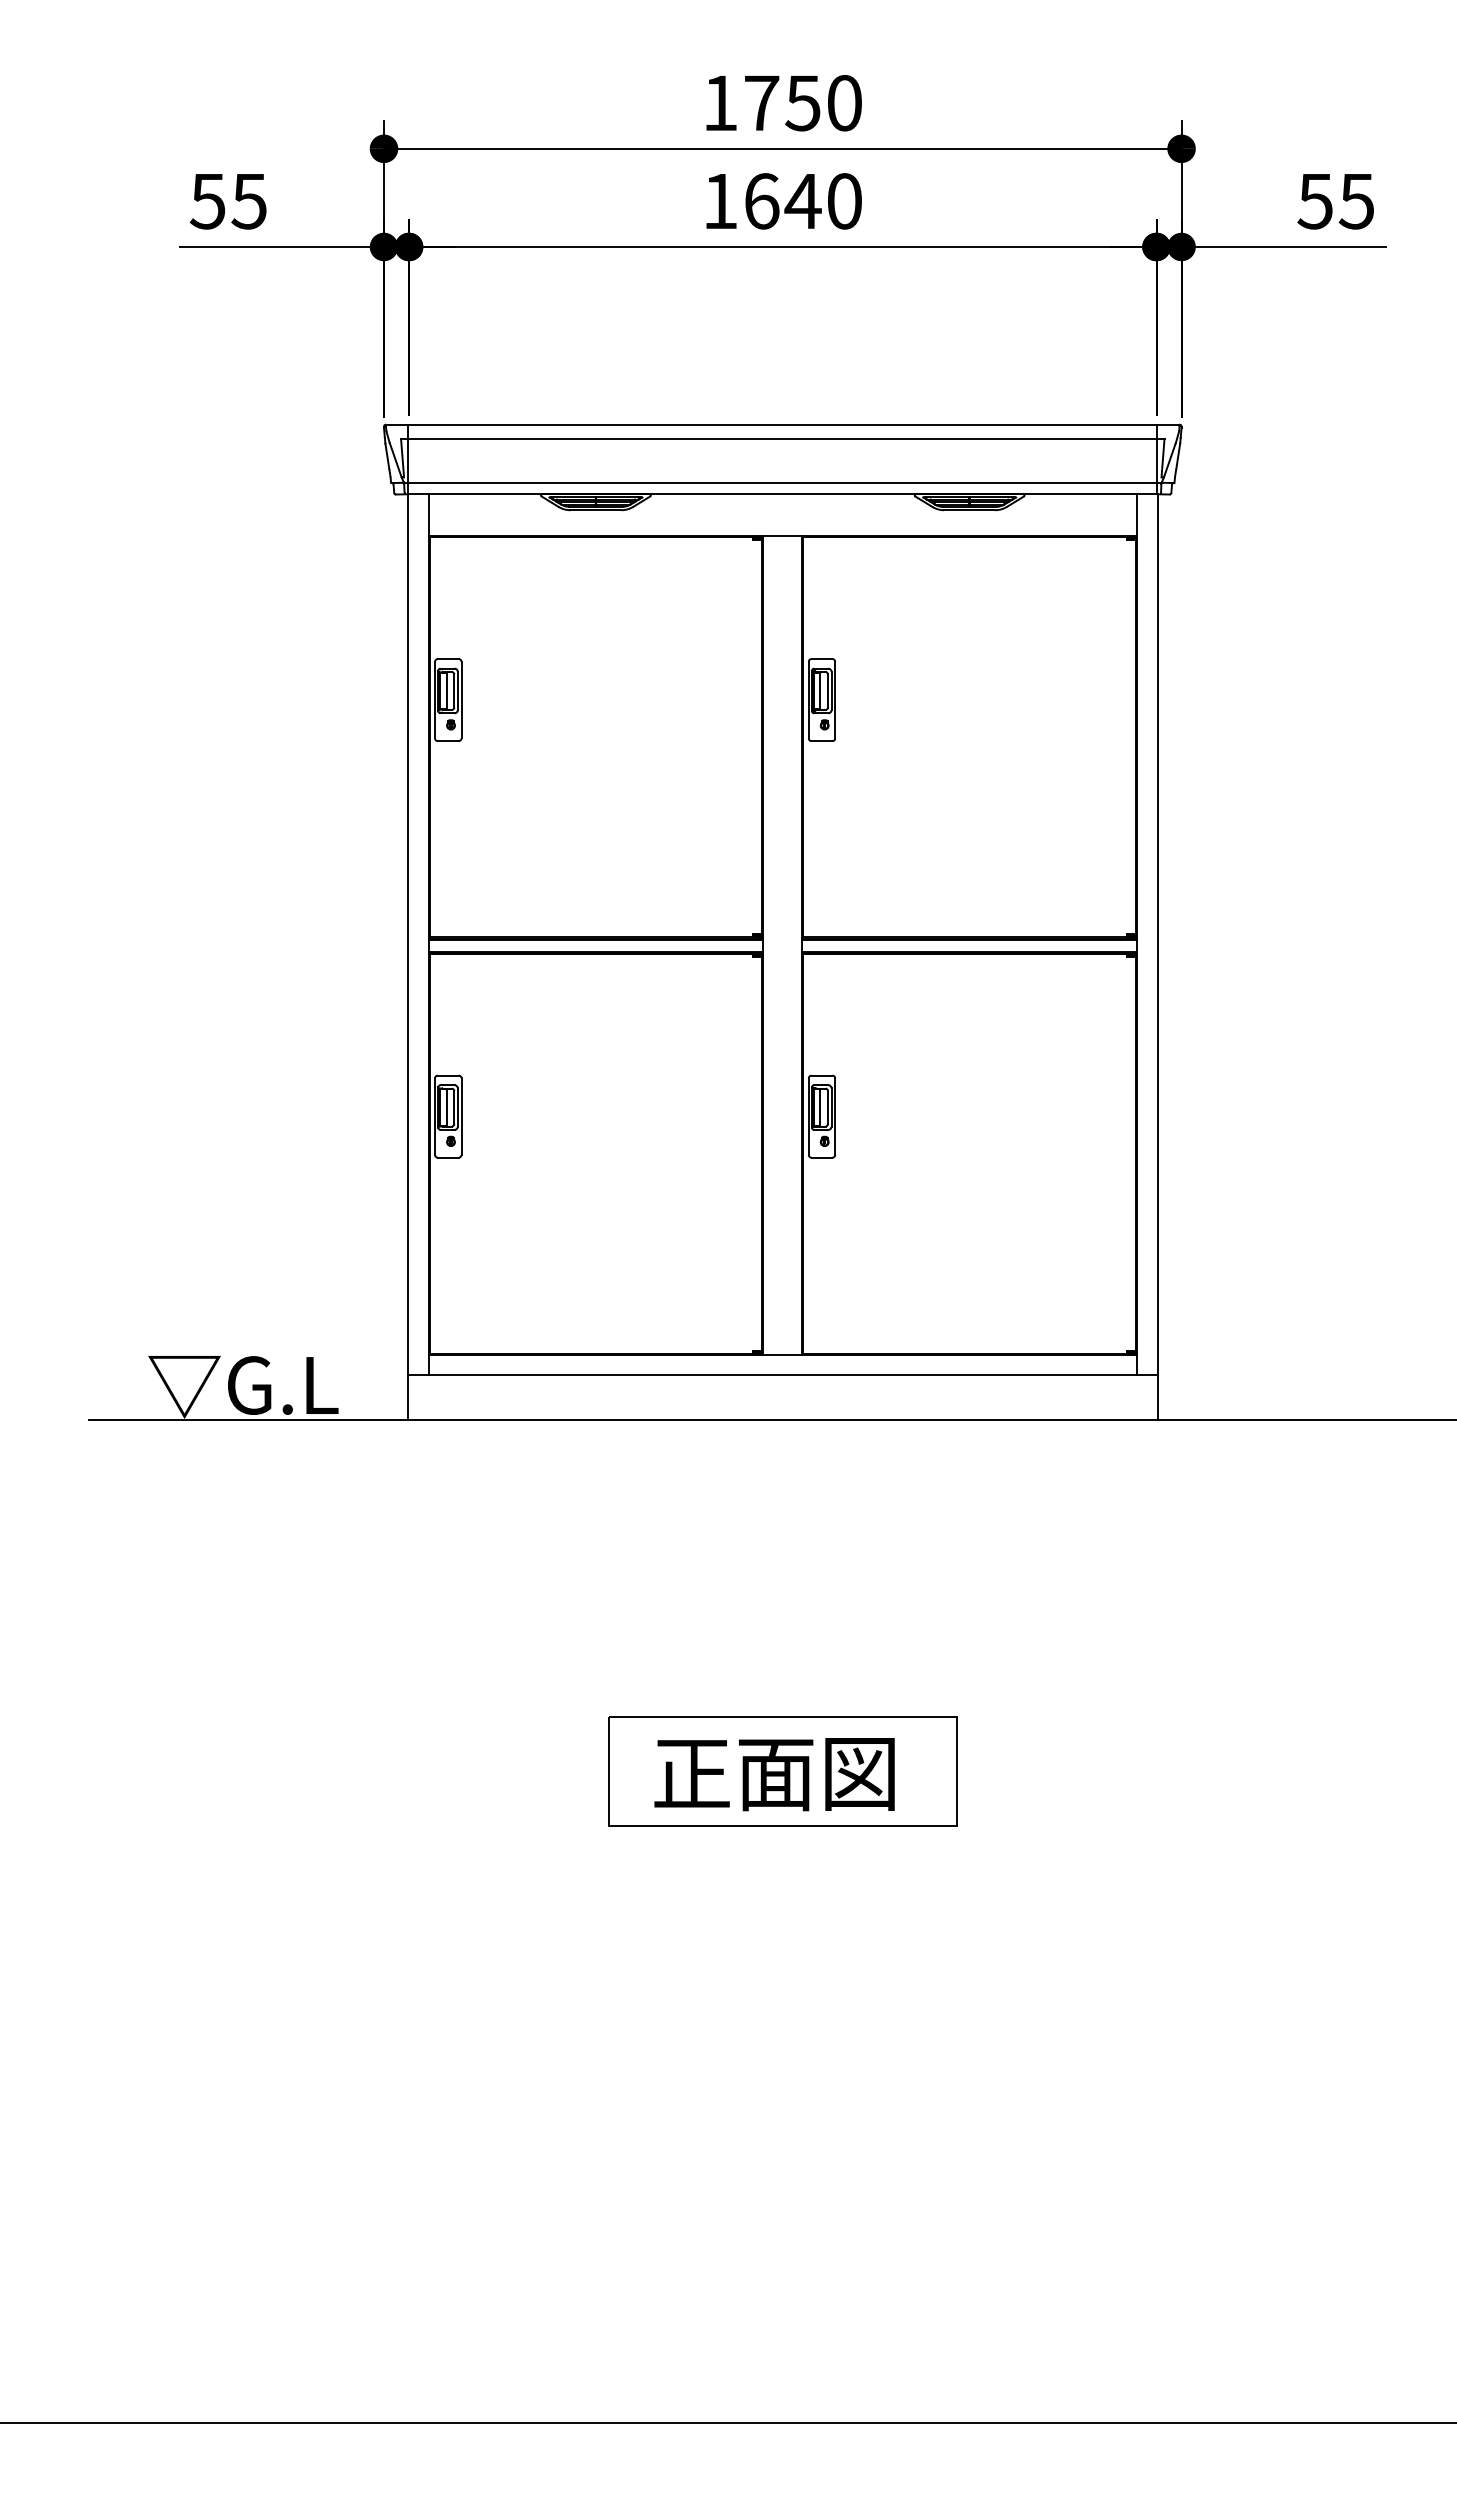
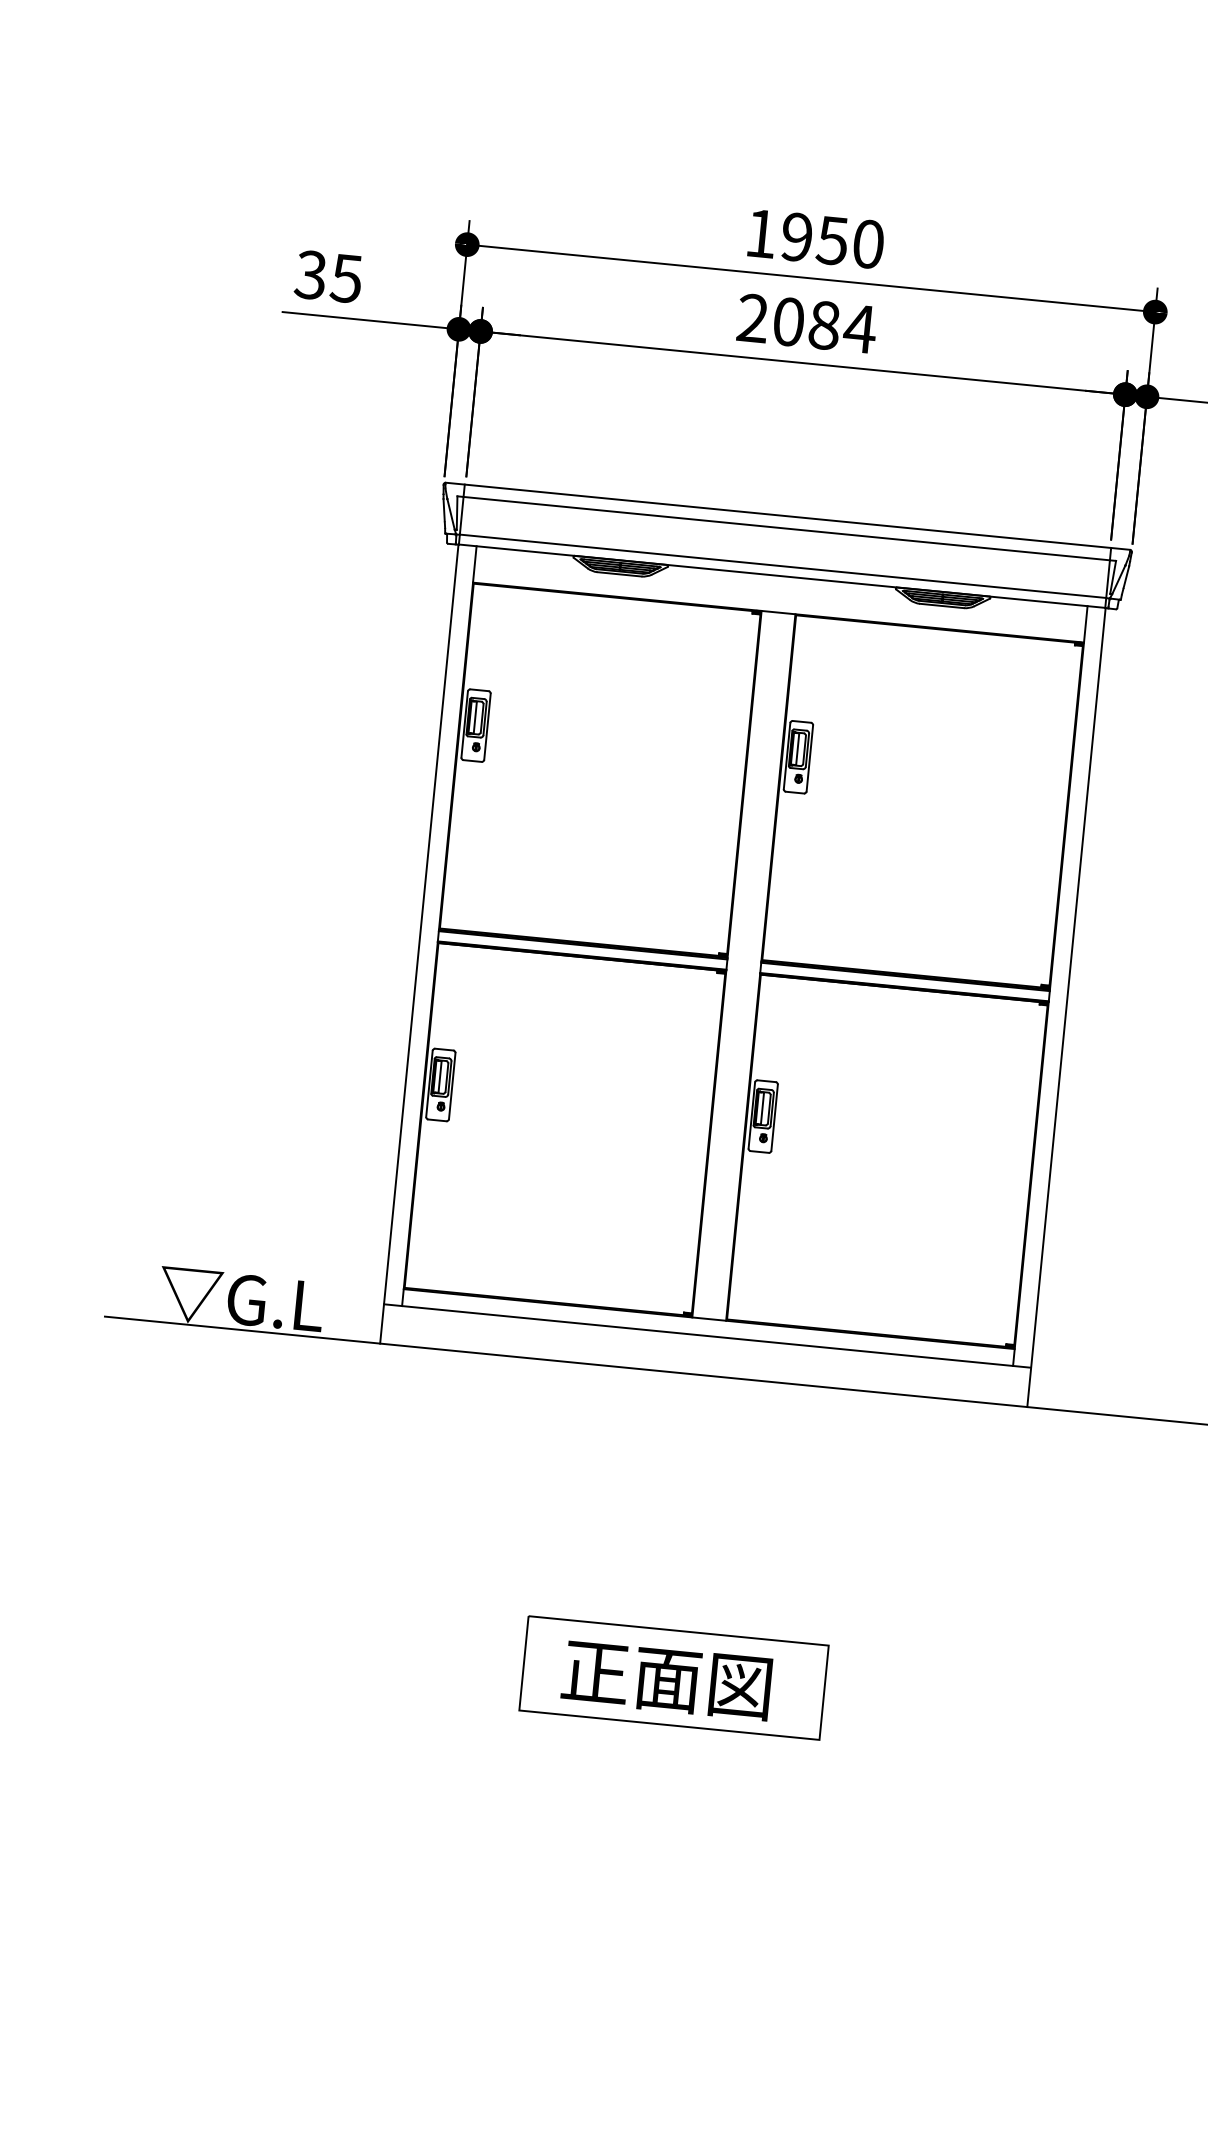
text: (761, 103) -> (796, 237), 1750 -> 1950
text: (207, 201) -> (310, 275), 55 -> 35
text: (783, 201) -> (807, 323), 1640 -> 2084

